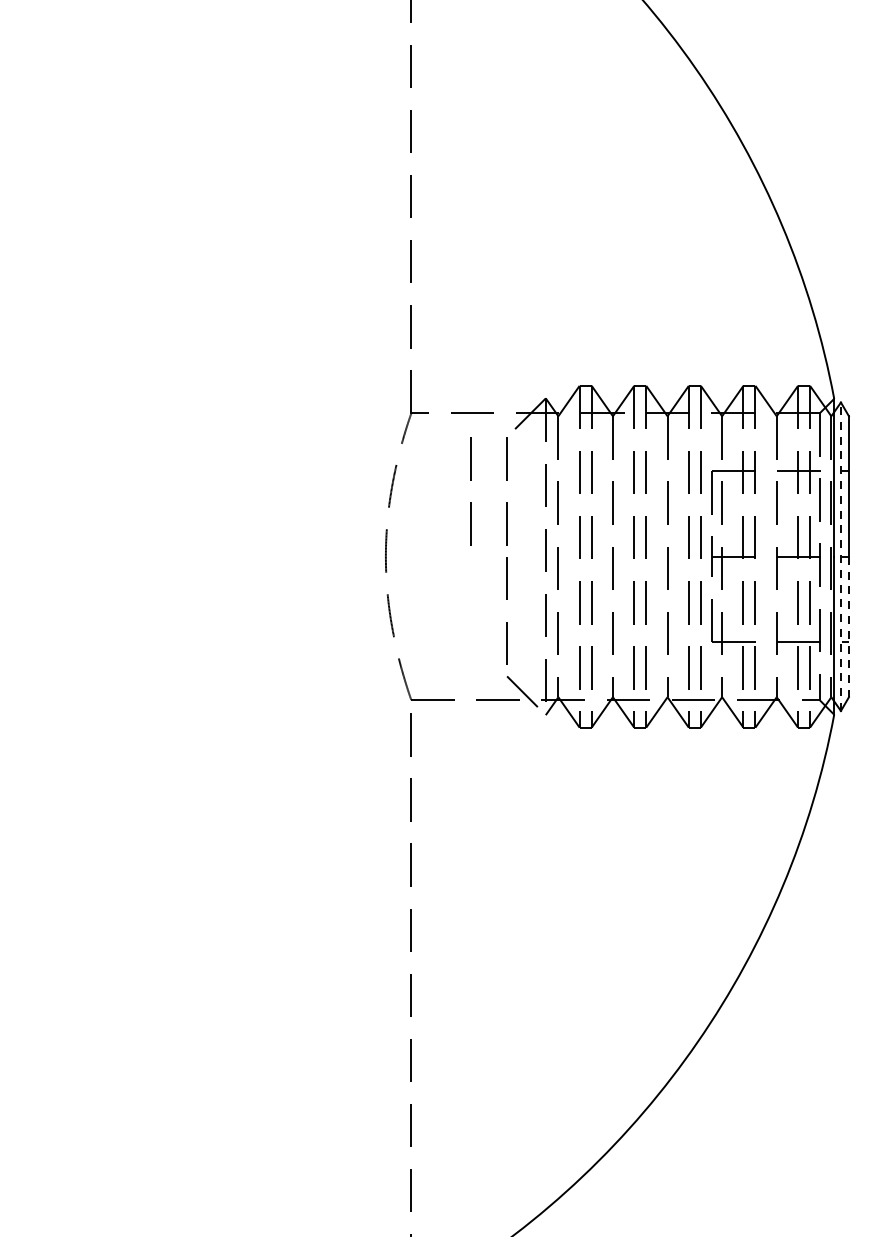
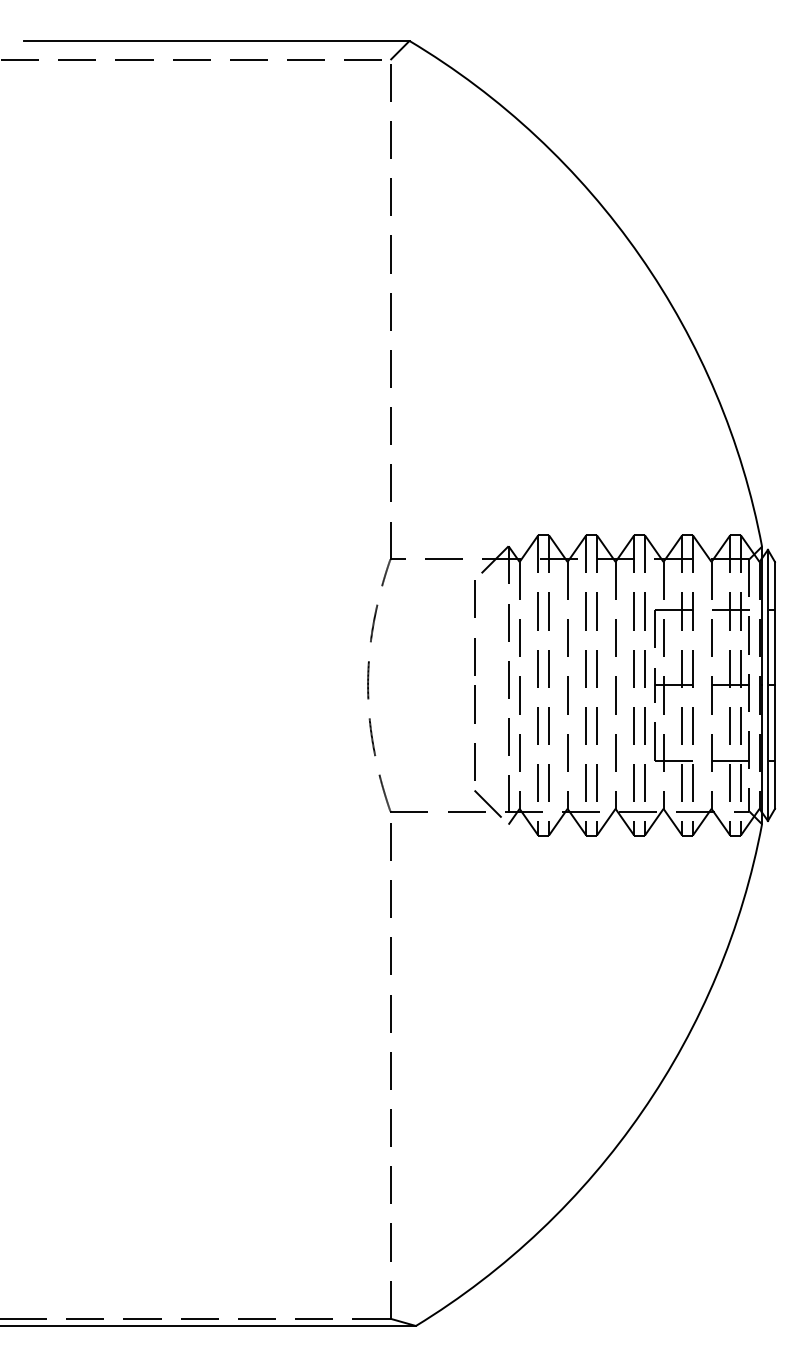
line: (470, 479) -> (442, 617), removed
line: (840, 556) -> (767, 685), dashed -> solid
line: (848, 627) -> (774, 747), dashed -> solid

